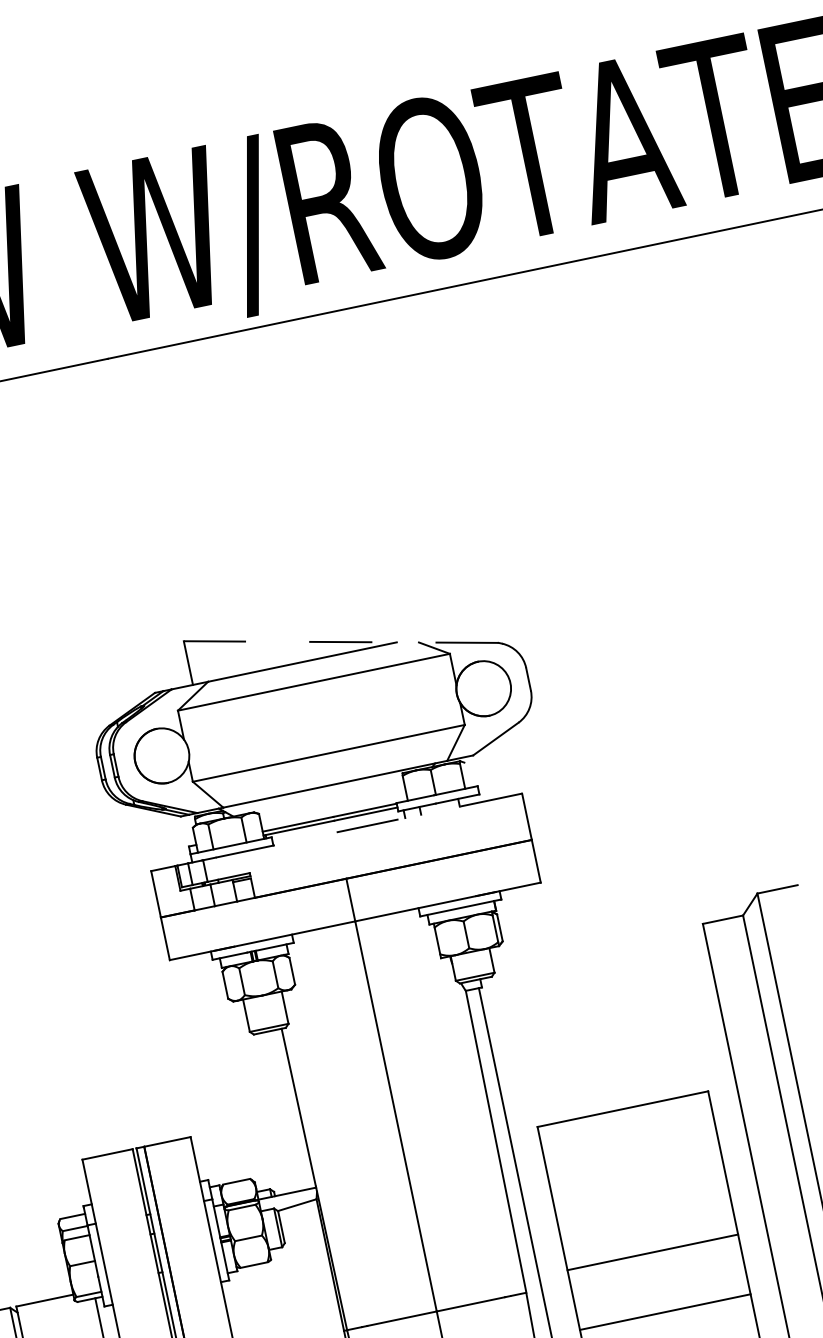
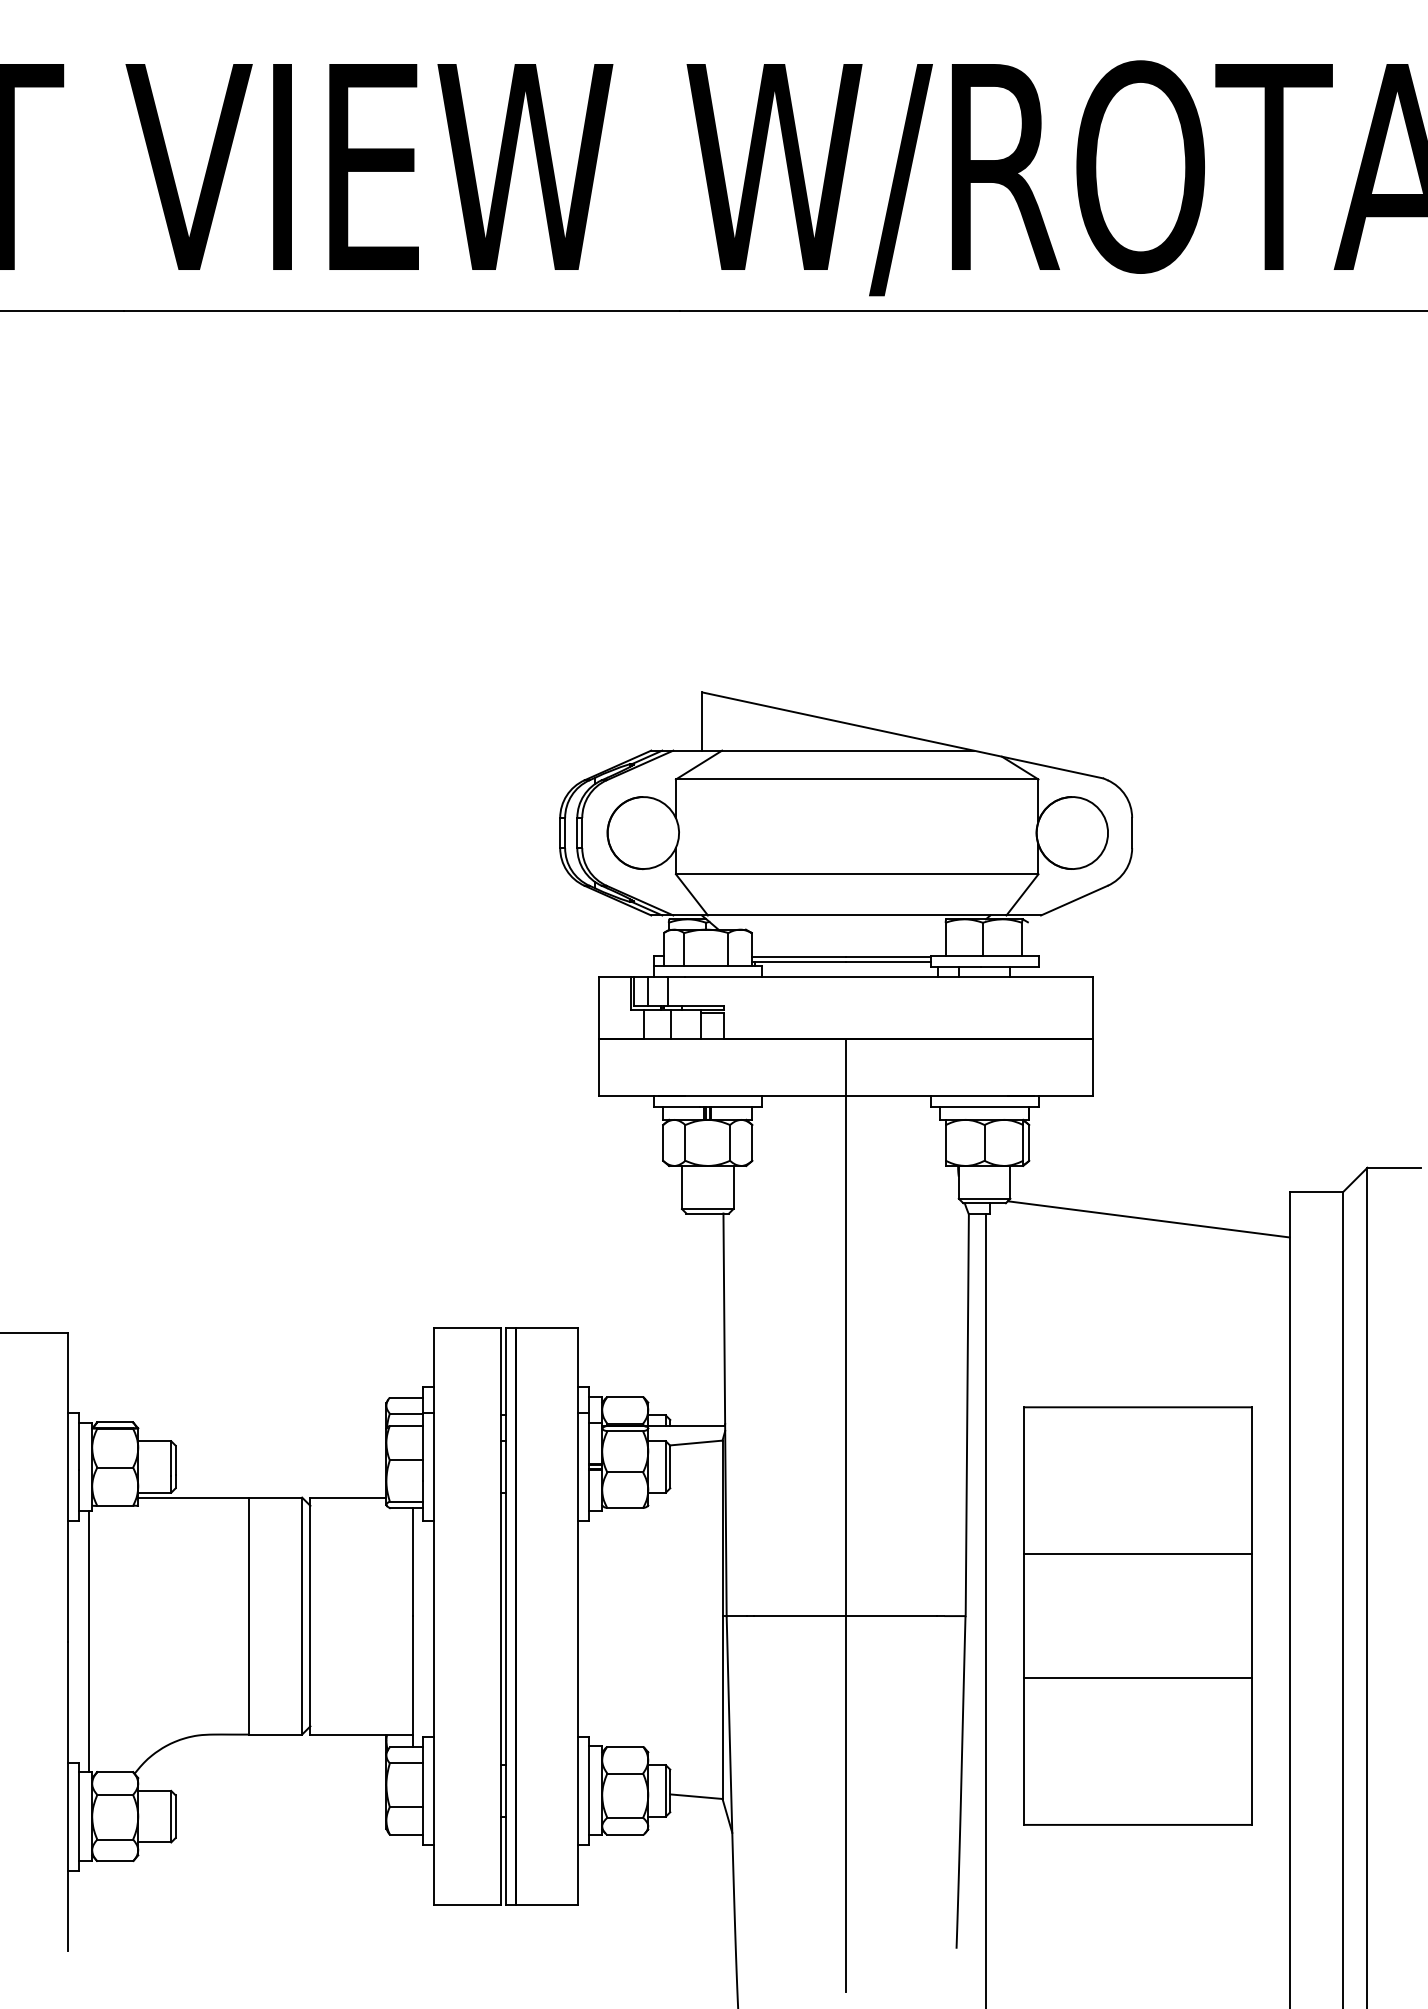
line: (342, 641) -> (904, 735), dashed -> solid
line: (368, 825) -> (888, 977), dashed -> solid
line: (601, 966) -> (1148, 1219), added
line: (652, 1252) -> (1137, 1554), moved

